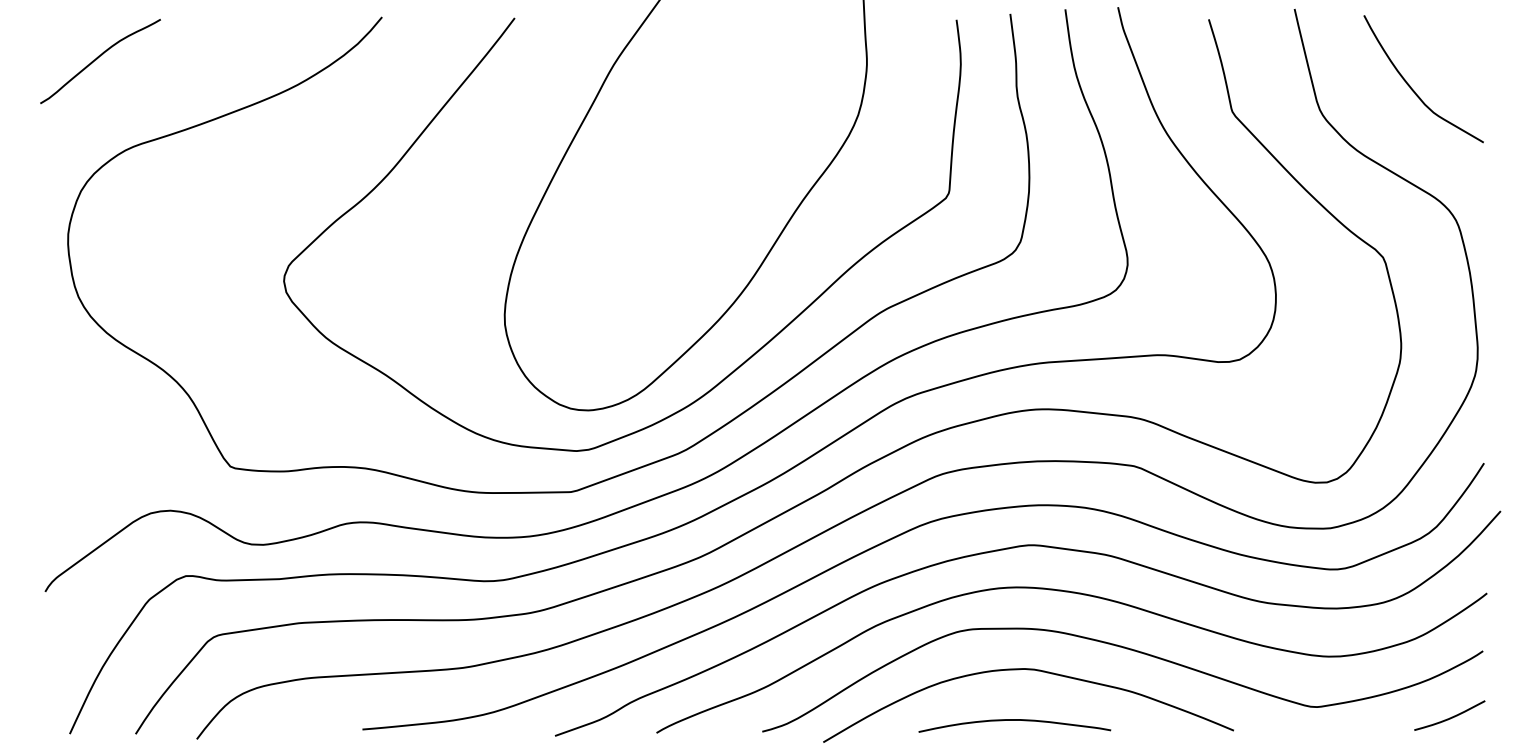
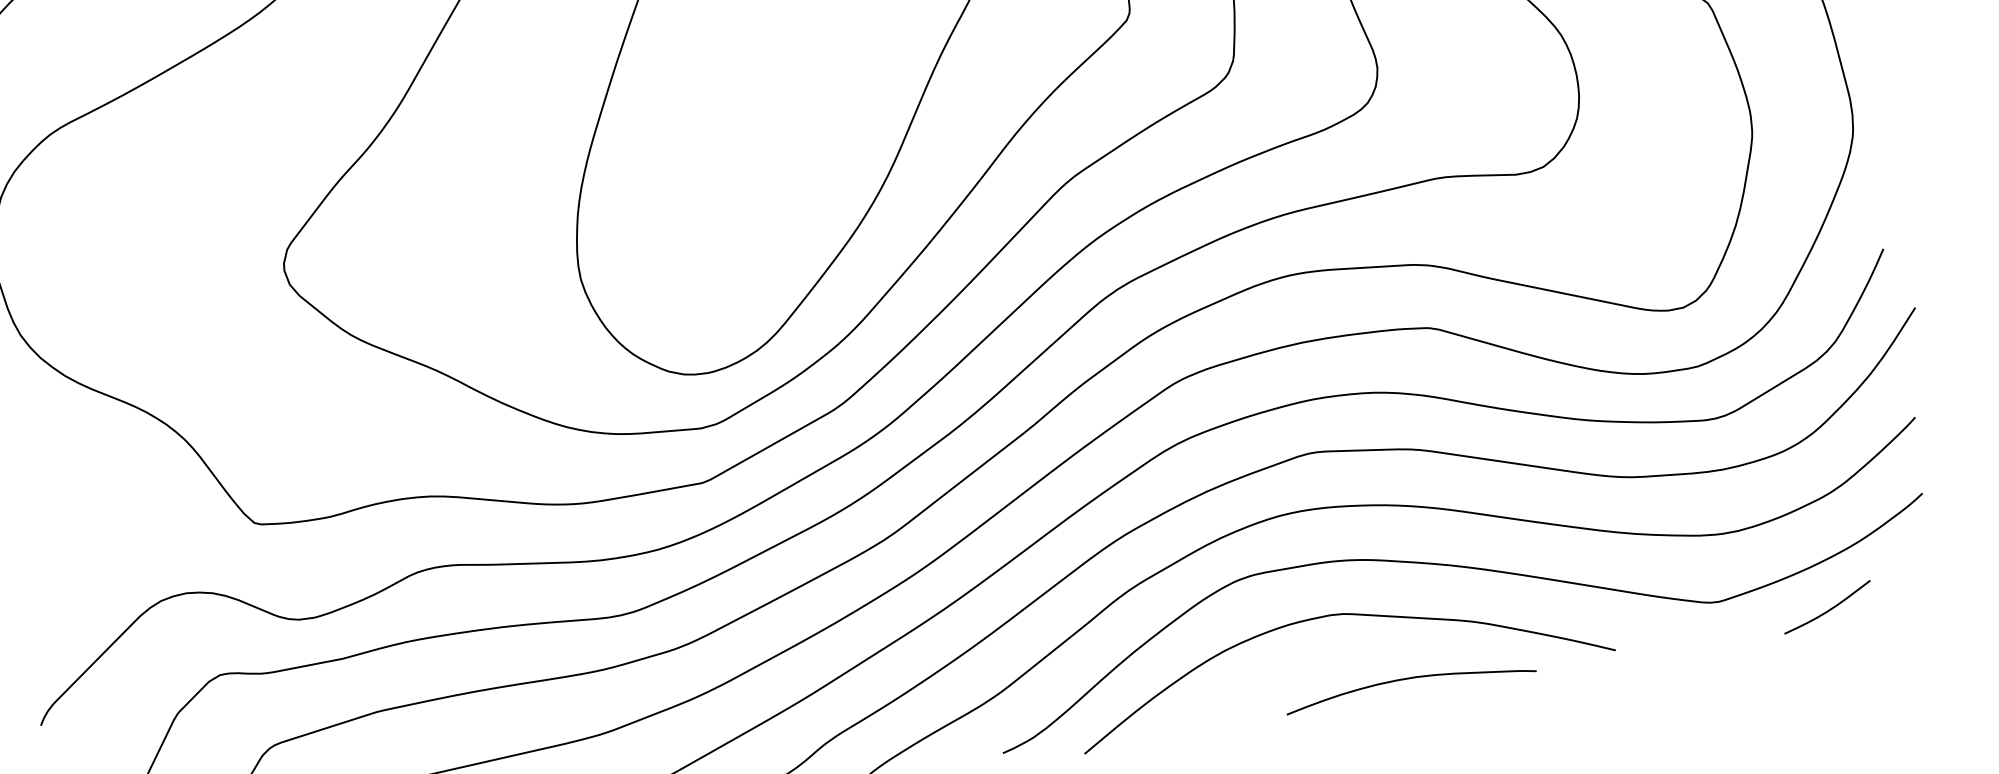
curve: (1449, 717) -> (1827, 609), moved
curve: (1014, 720) -> (1408, 679), moved

